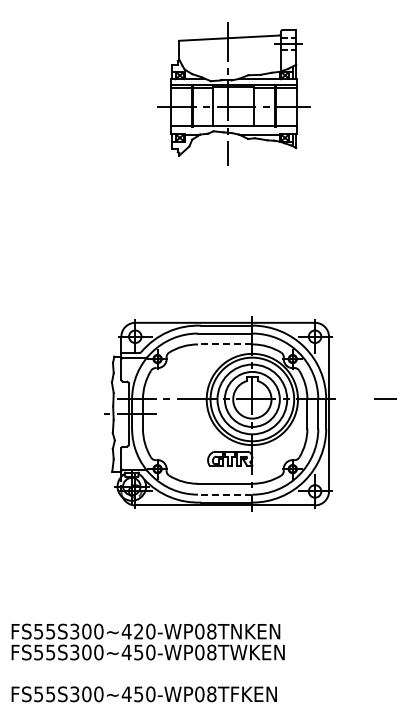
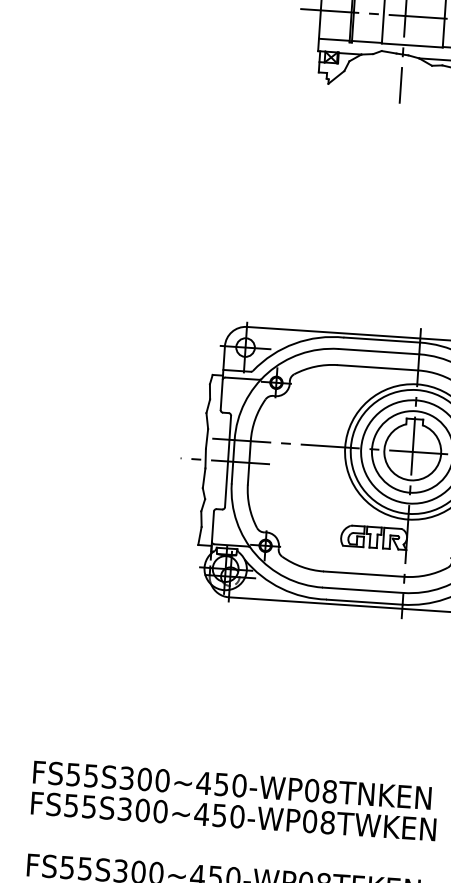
line: (224, 344) -> (376, 367), dashed -> solid
line: (224, 494) -> (362, 589), dashed -> solid
text: (138, 631) -> (221, 784), FS55S300~420-WP08TNKEN -> FS55S300~450-WP08TNKEN

